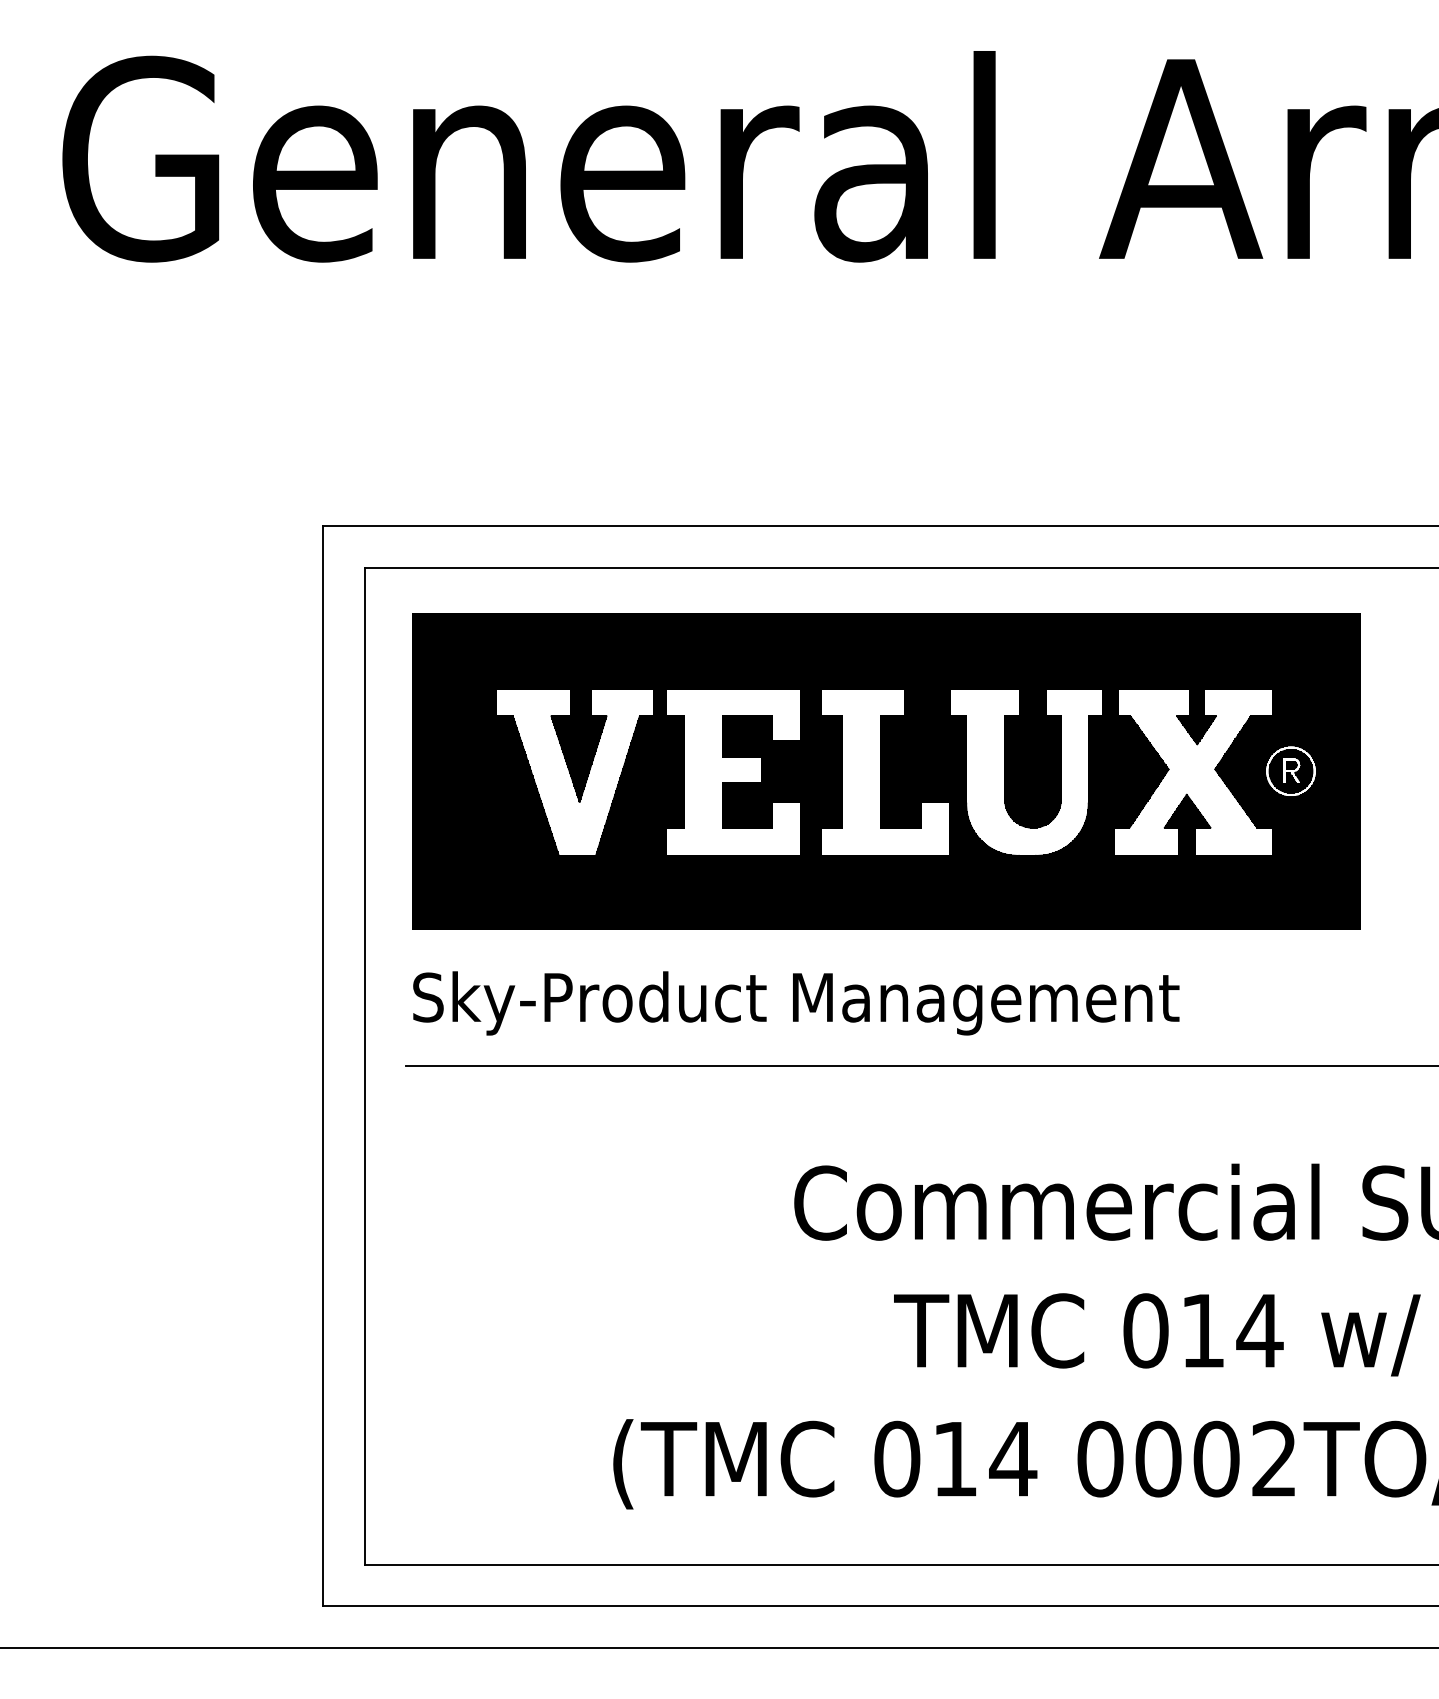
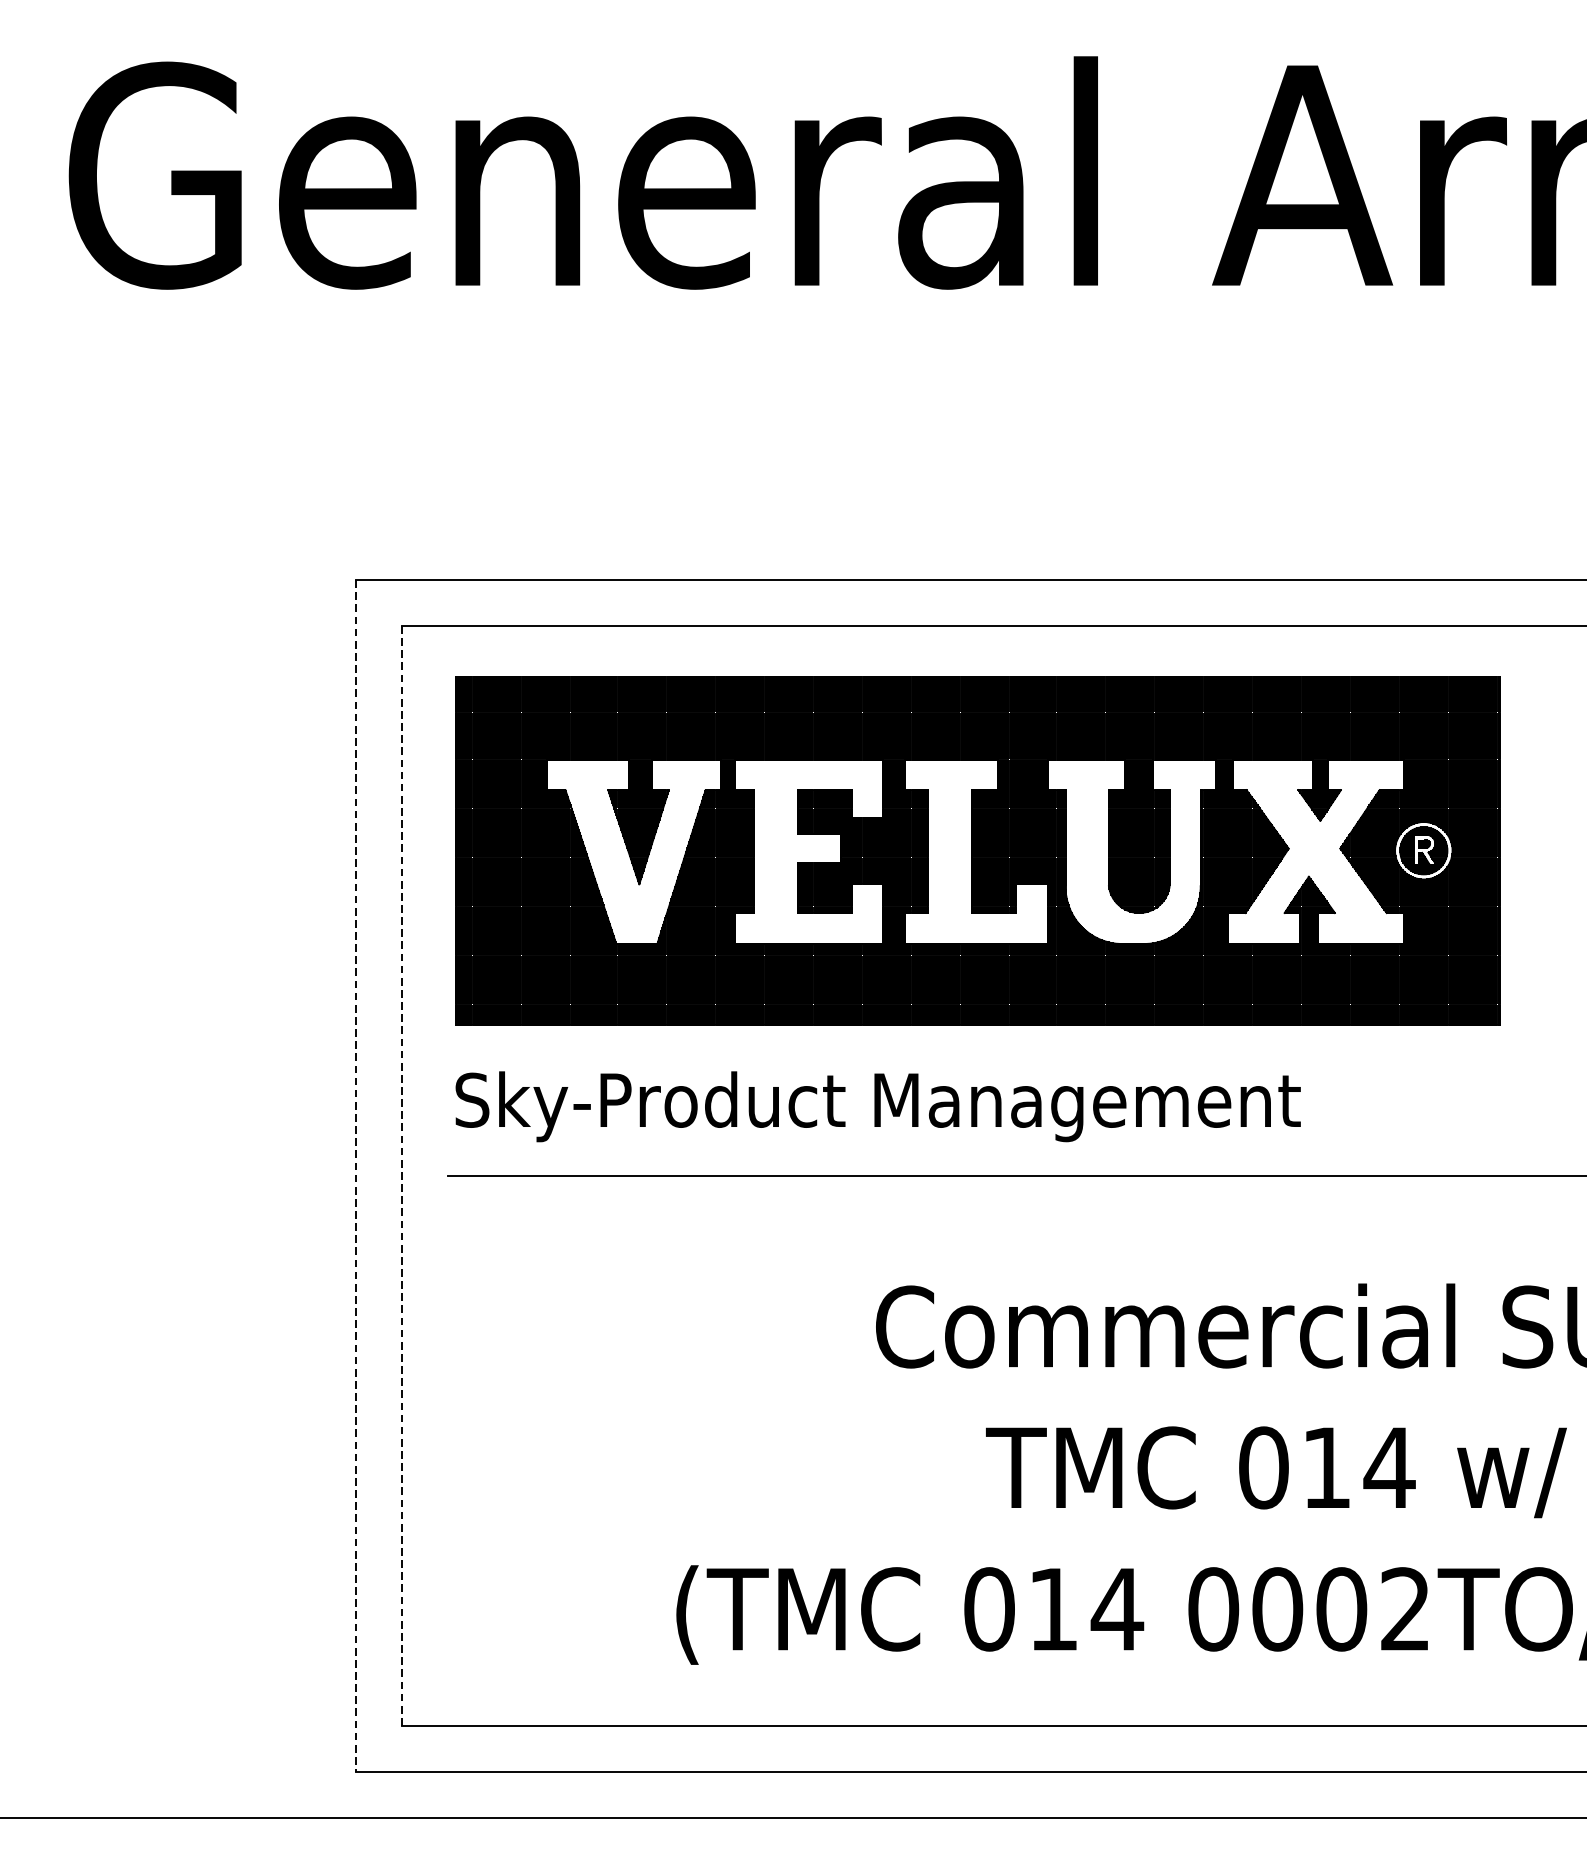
line: (323, 1066) -> (356, 1176), solid -> dashed
line: (364, 1066) -> (401, 1176), solid -> dashed

